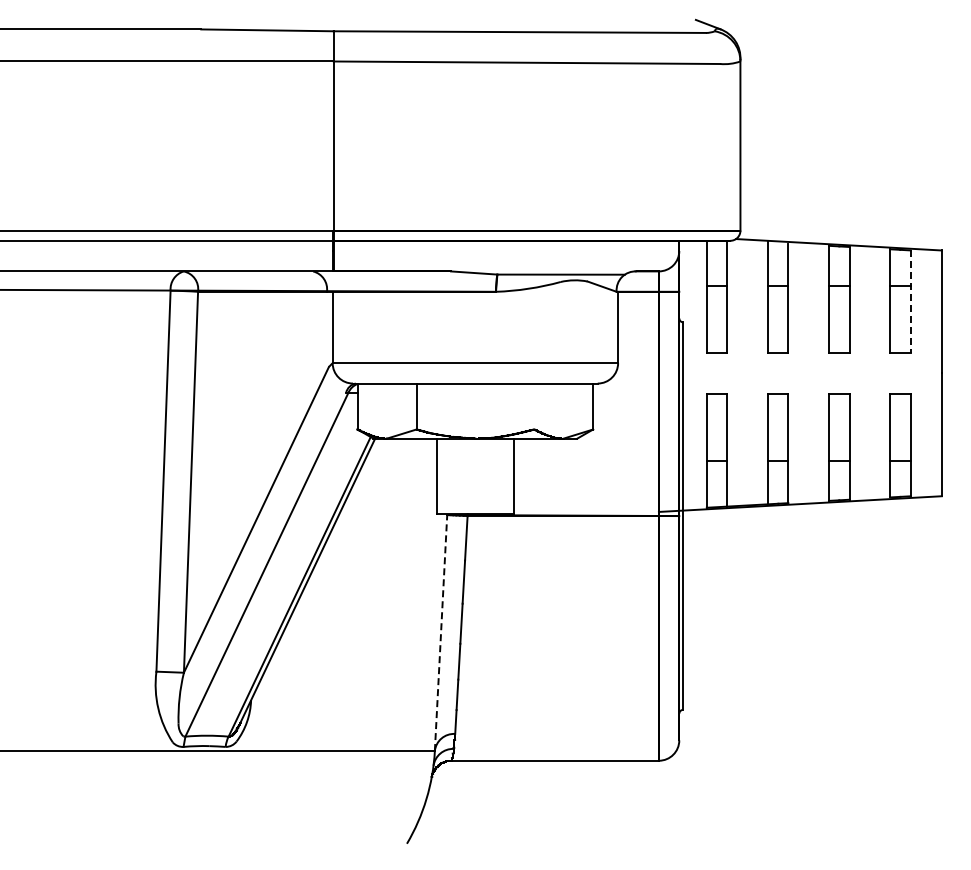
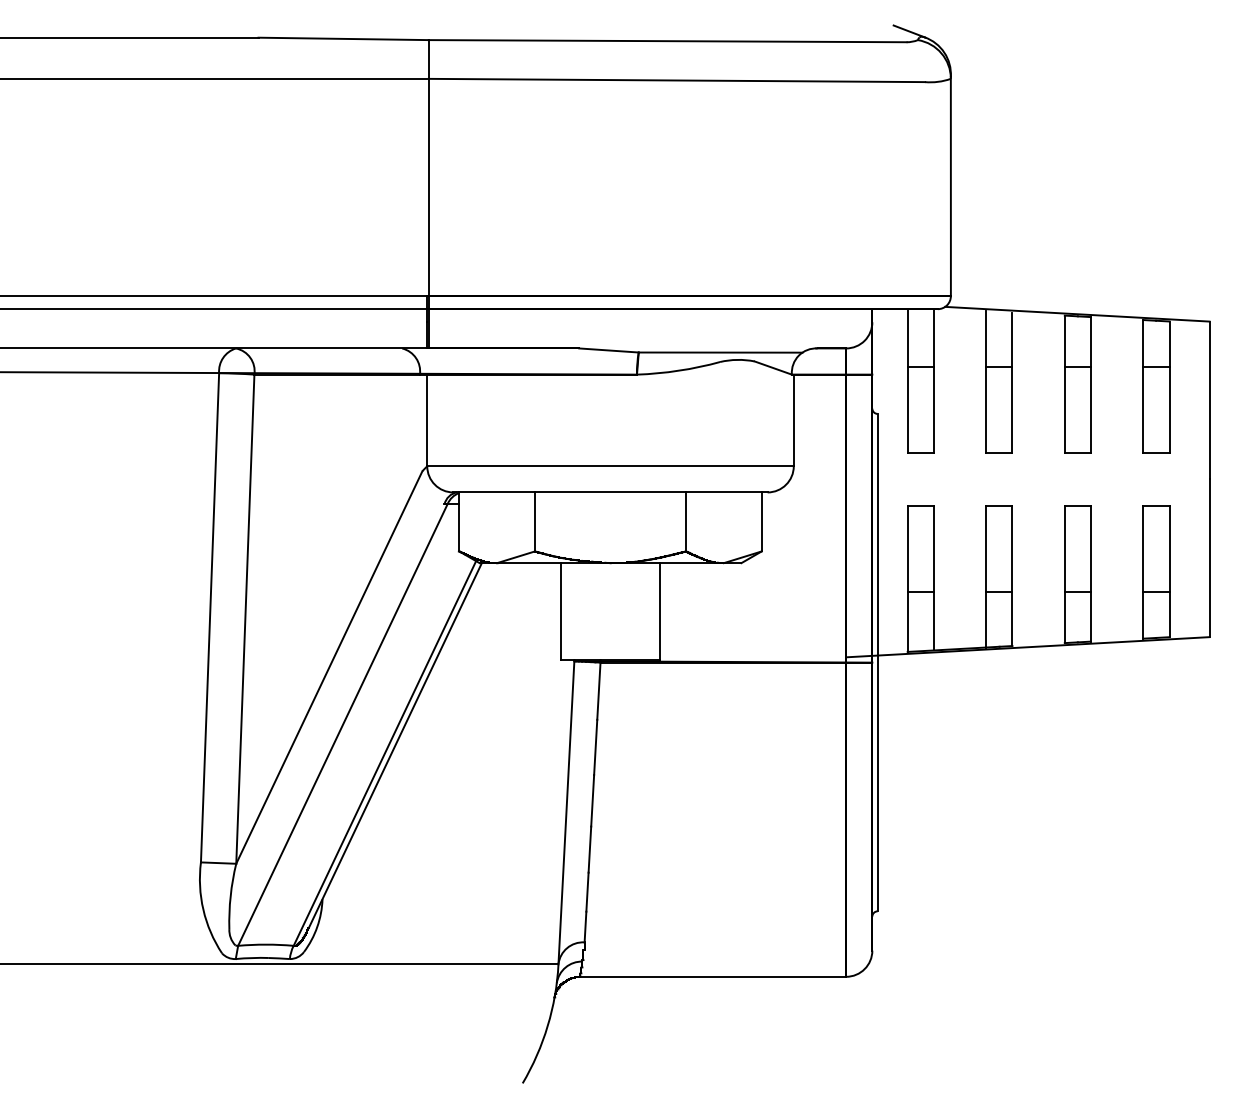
line: (910, 302) -> (1169, 388), dashed -> solid
line: (534, 406) -> (686, 521), added
line: (441, 632) -> (566, 812), dashed -> solid

